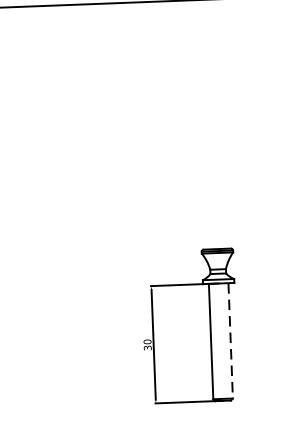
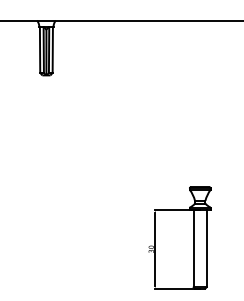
line: (230, 340) -> (206, 248), dashed -> solid

